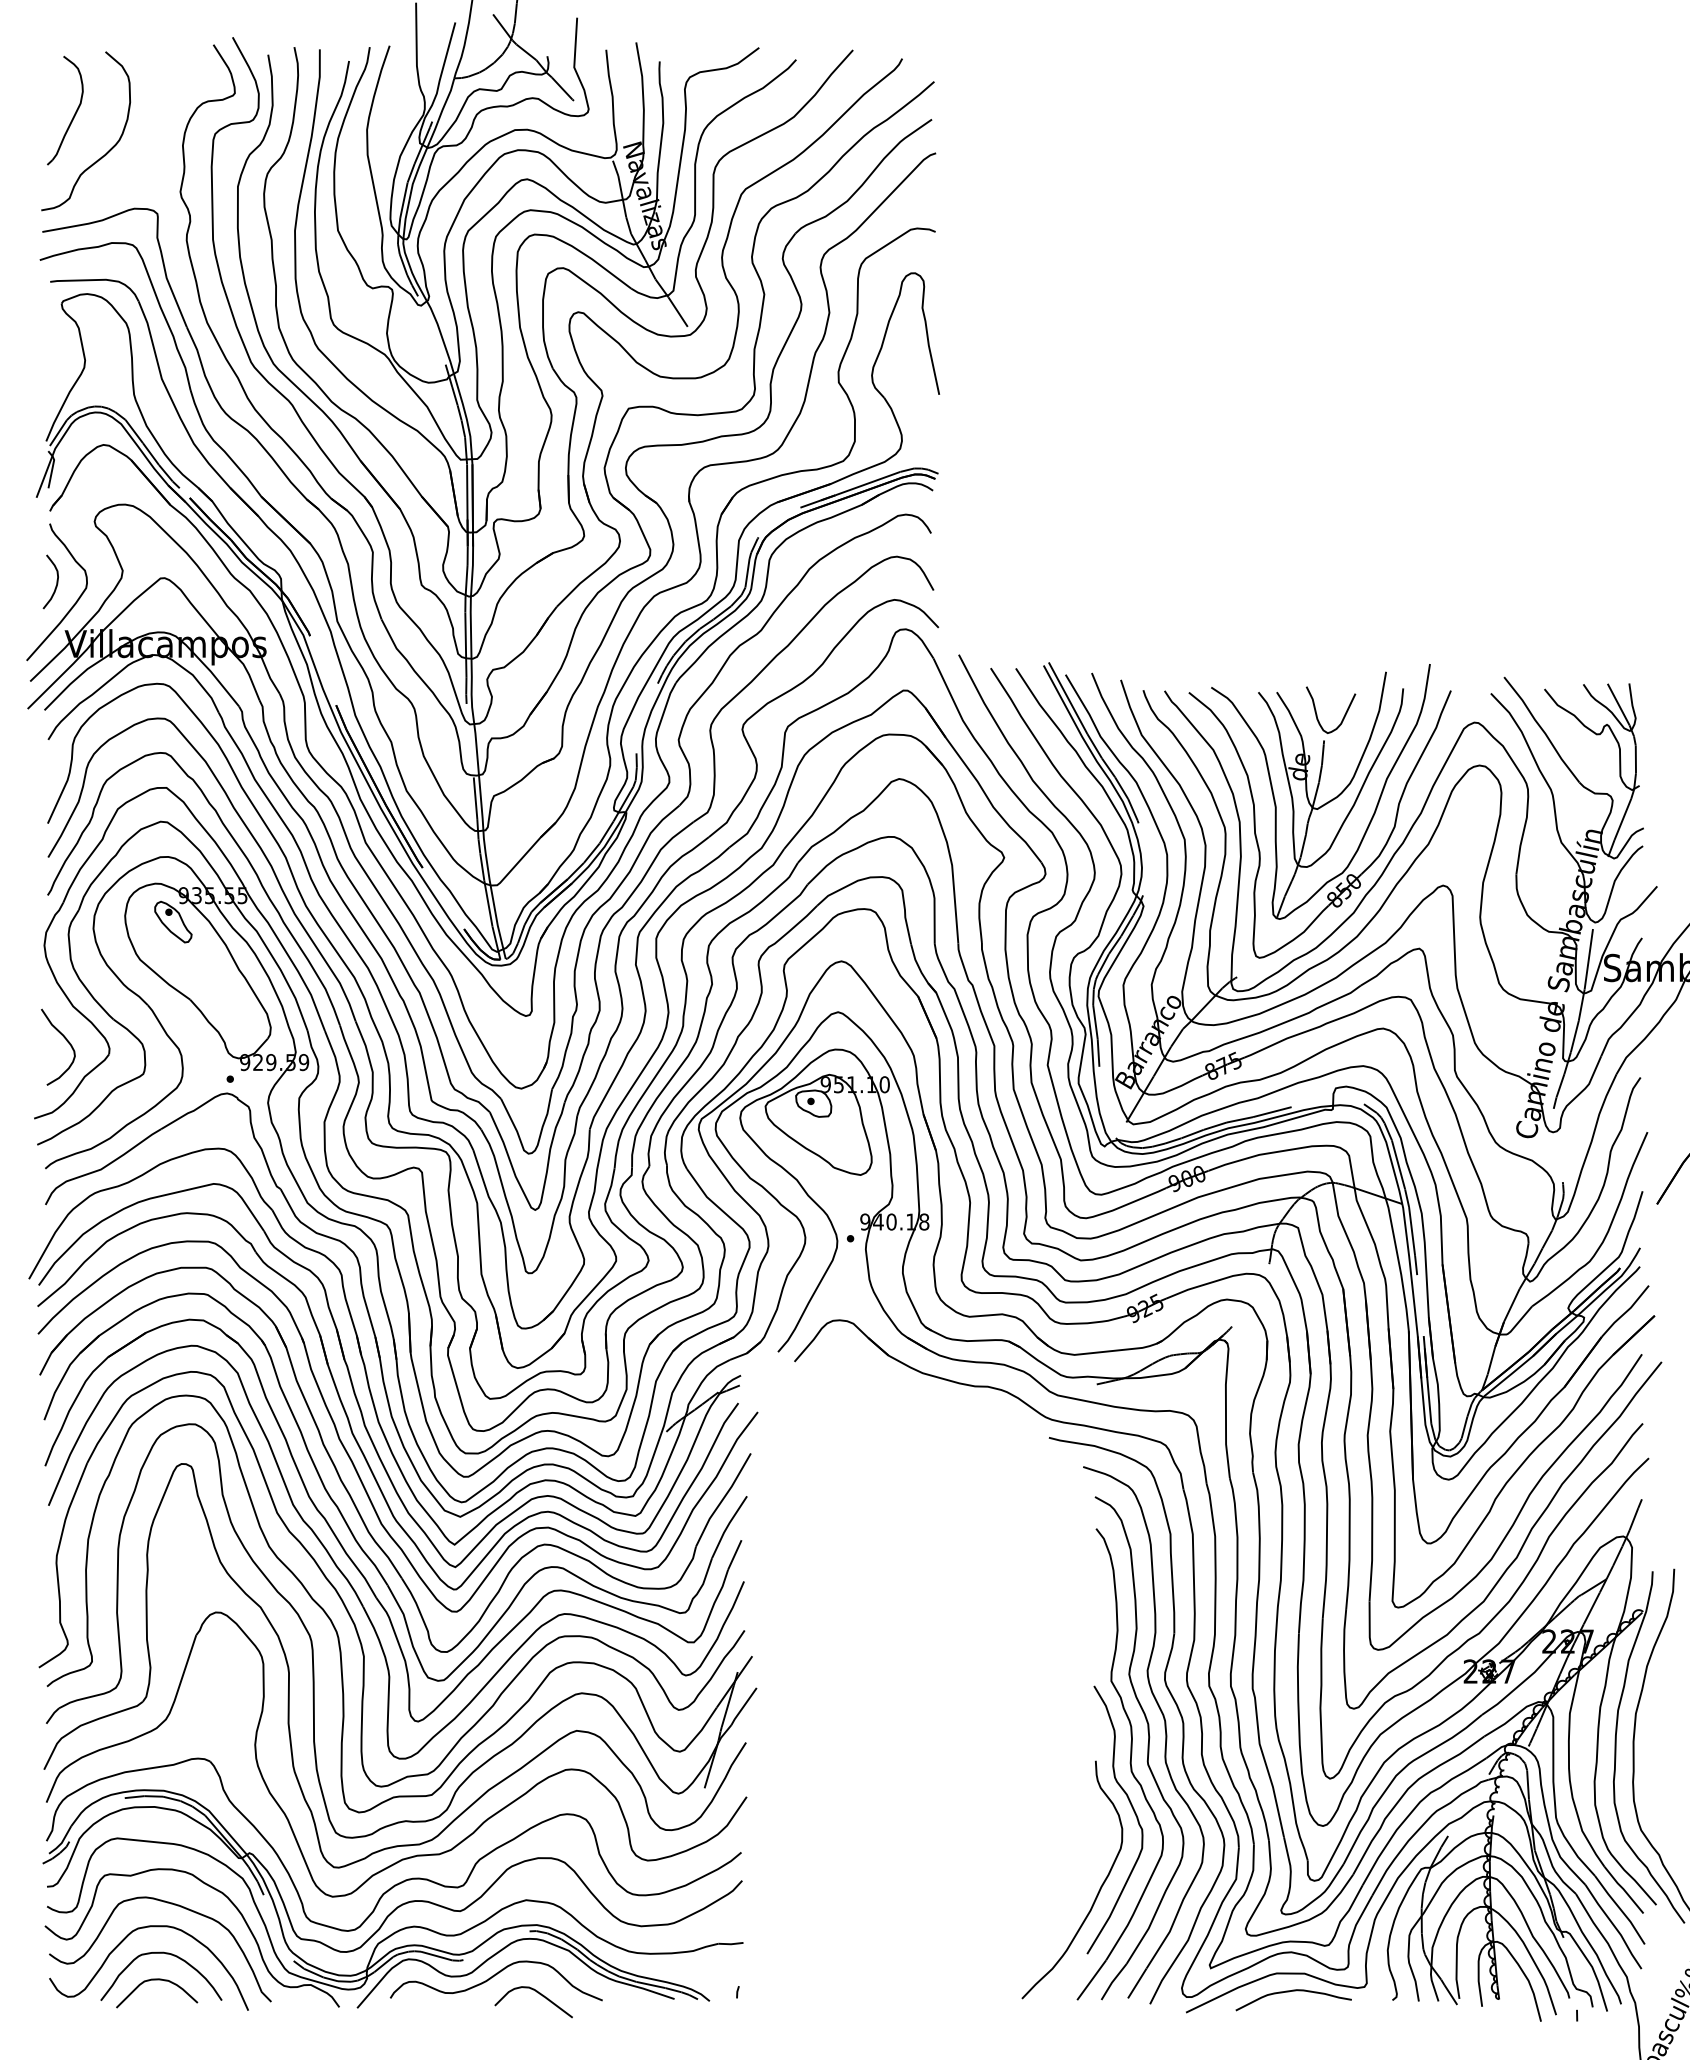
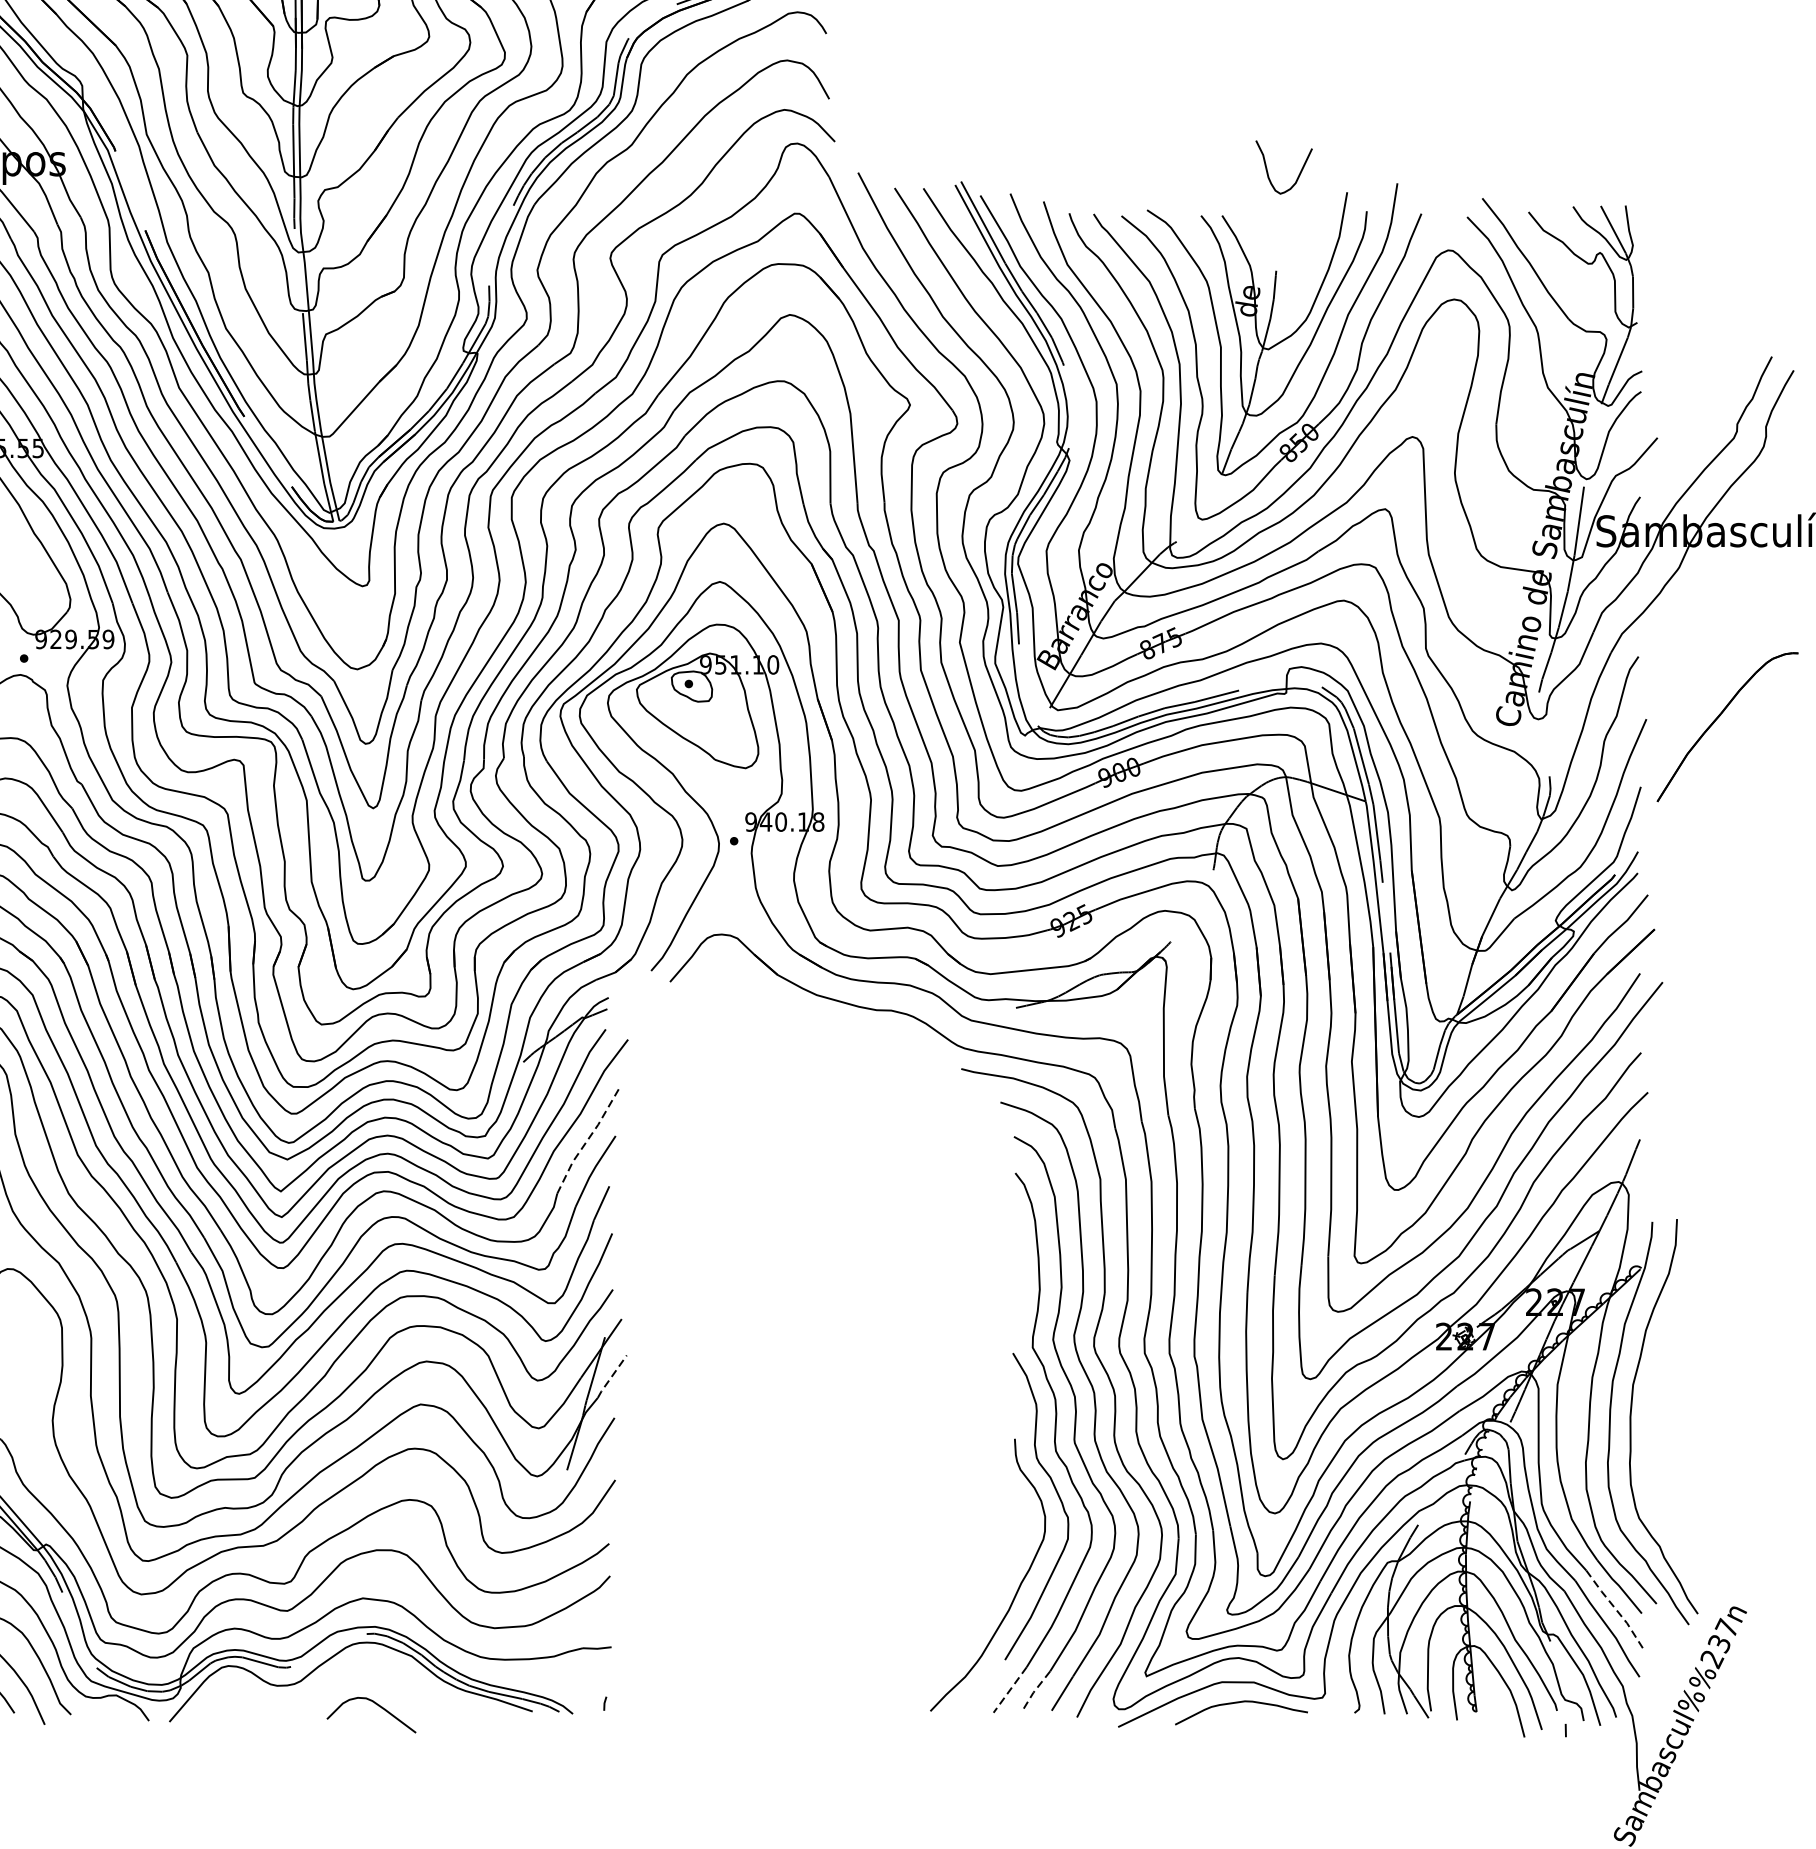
curve: (1317, 714) -> (1268, 172), moved
line: (722, 1499) -> (587, 1139), solid -> dashed
line: (743, 1706) -> (611, 1376), solid -> dashed
line: (1620, 1909) -> (1615, 1609), solid -> dashed
curve: (493, 1977) -> (325, 1686), removed
line: (1091, 1980) -> (1009, 1690), solid -> dashed
line: (1112, 1981) -> (1034, 1691), solid -> dashed

